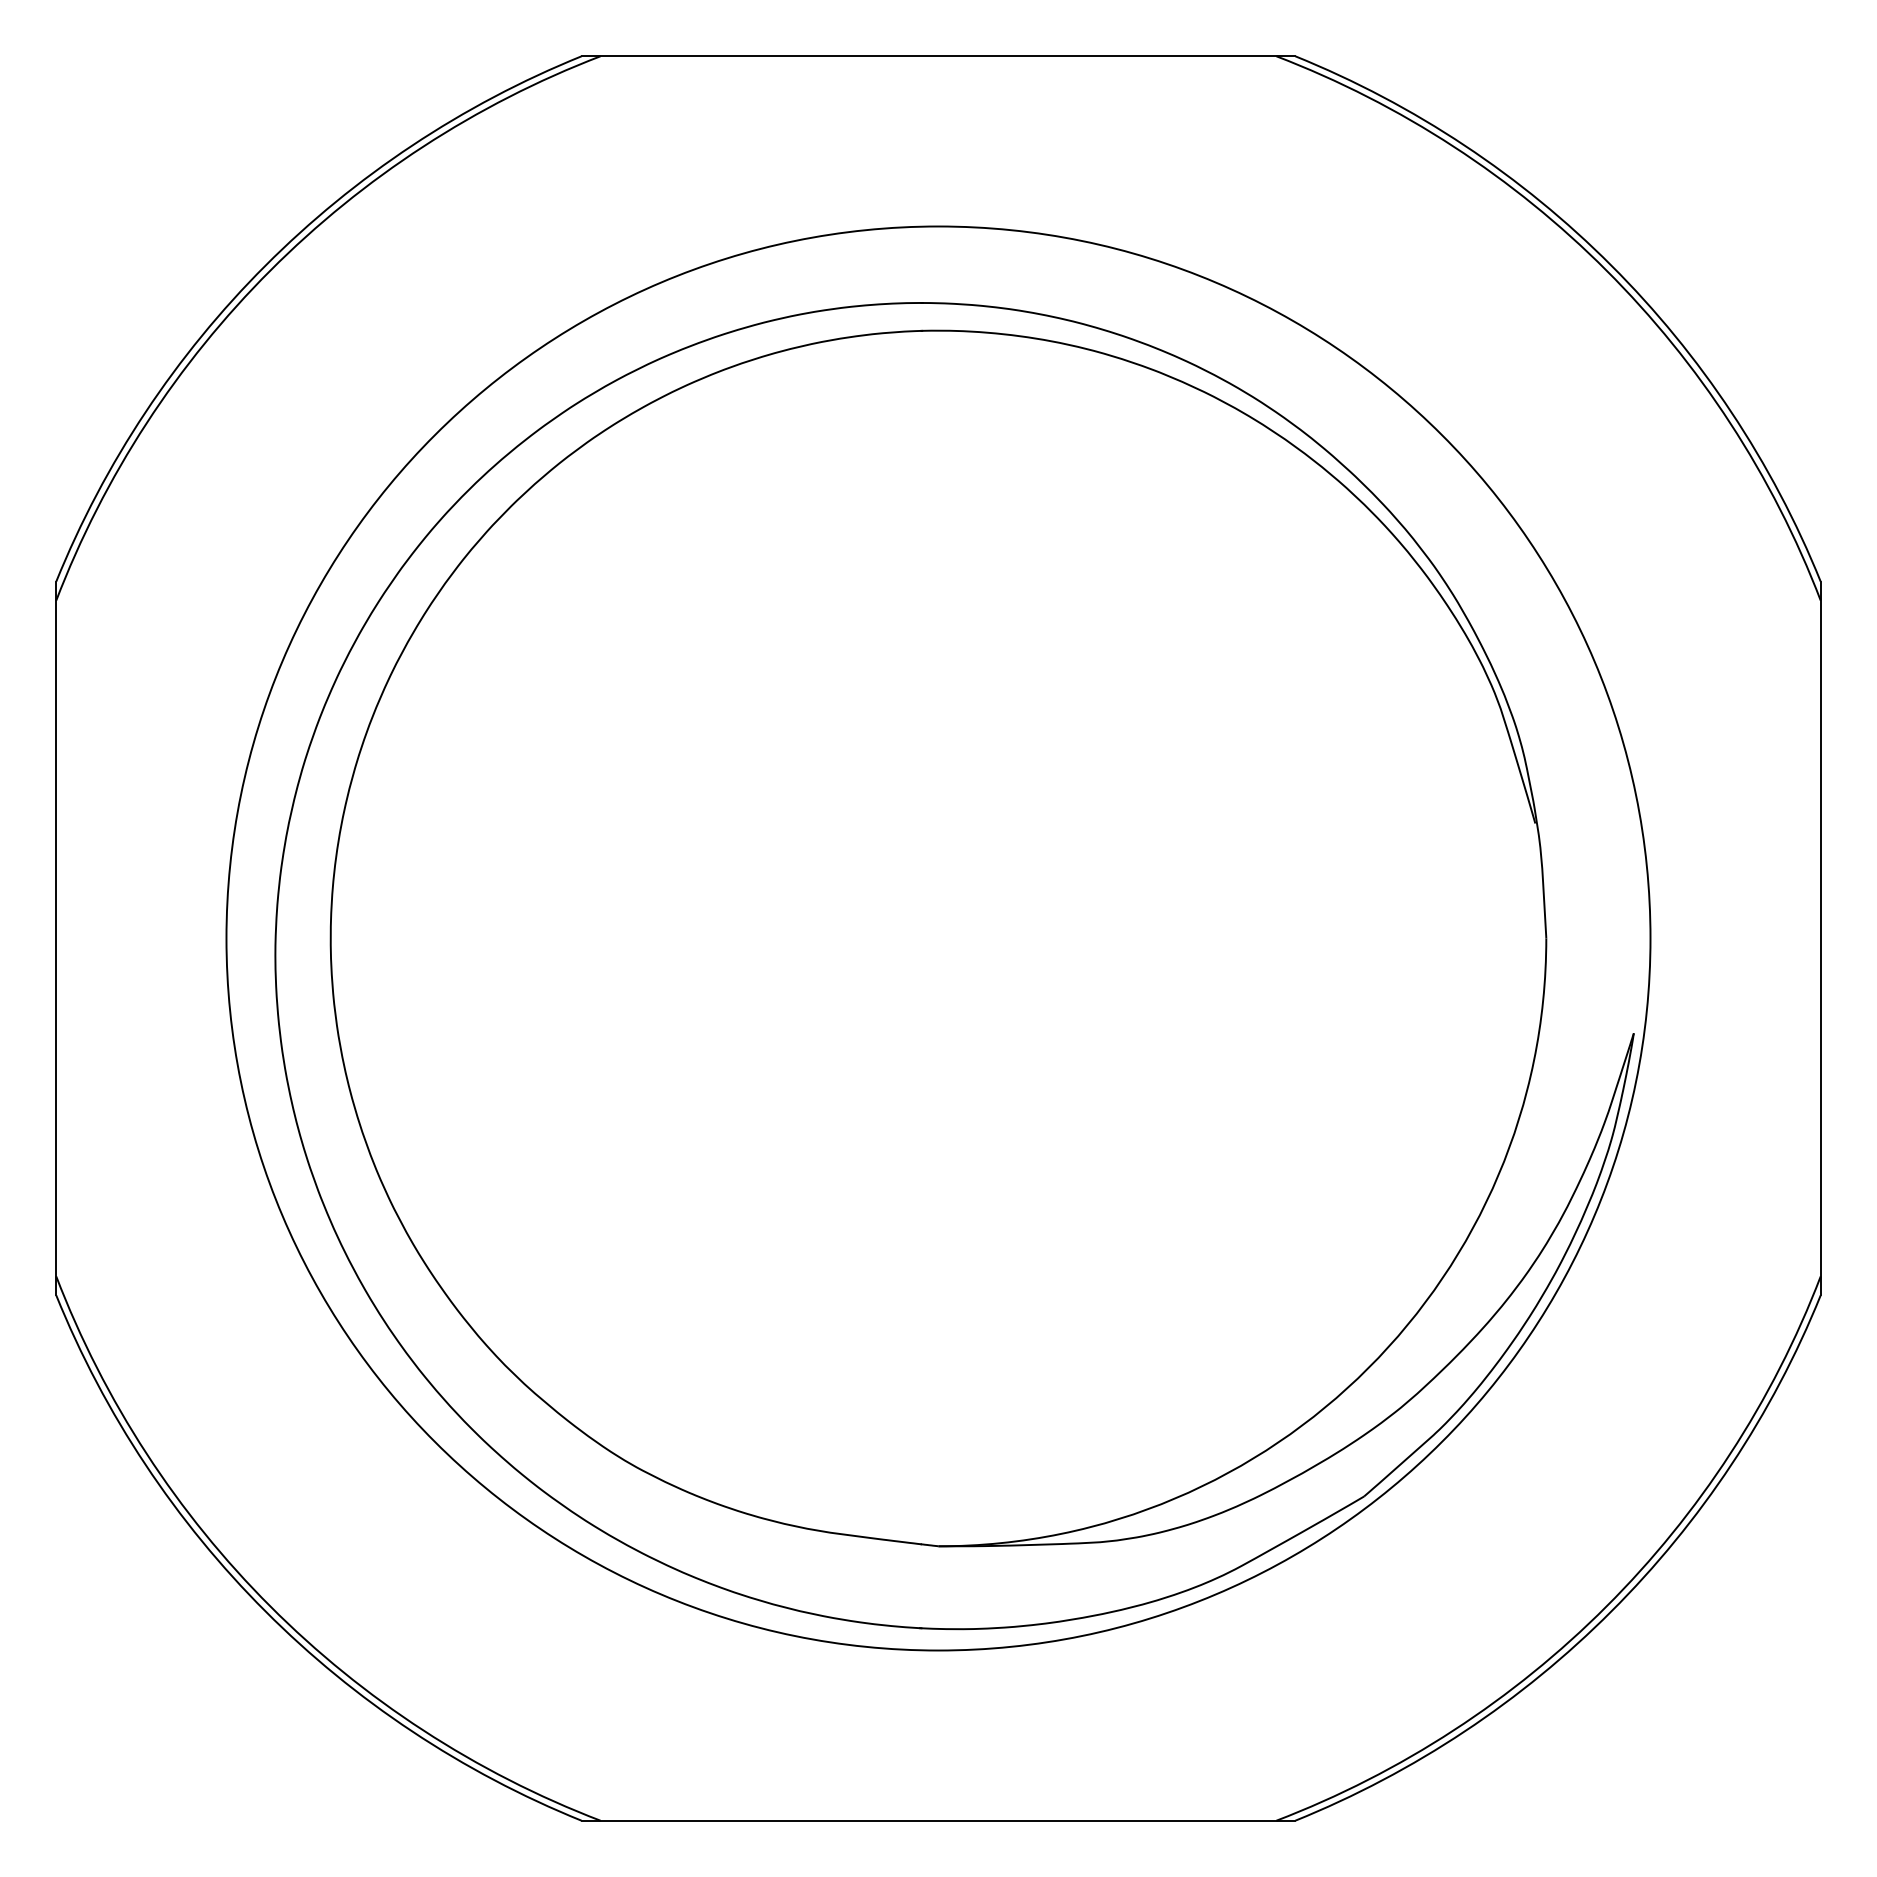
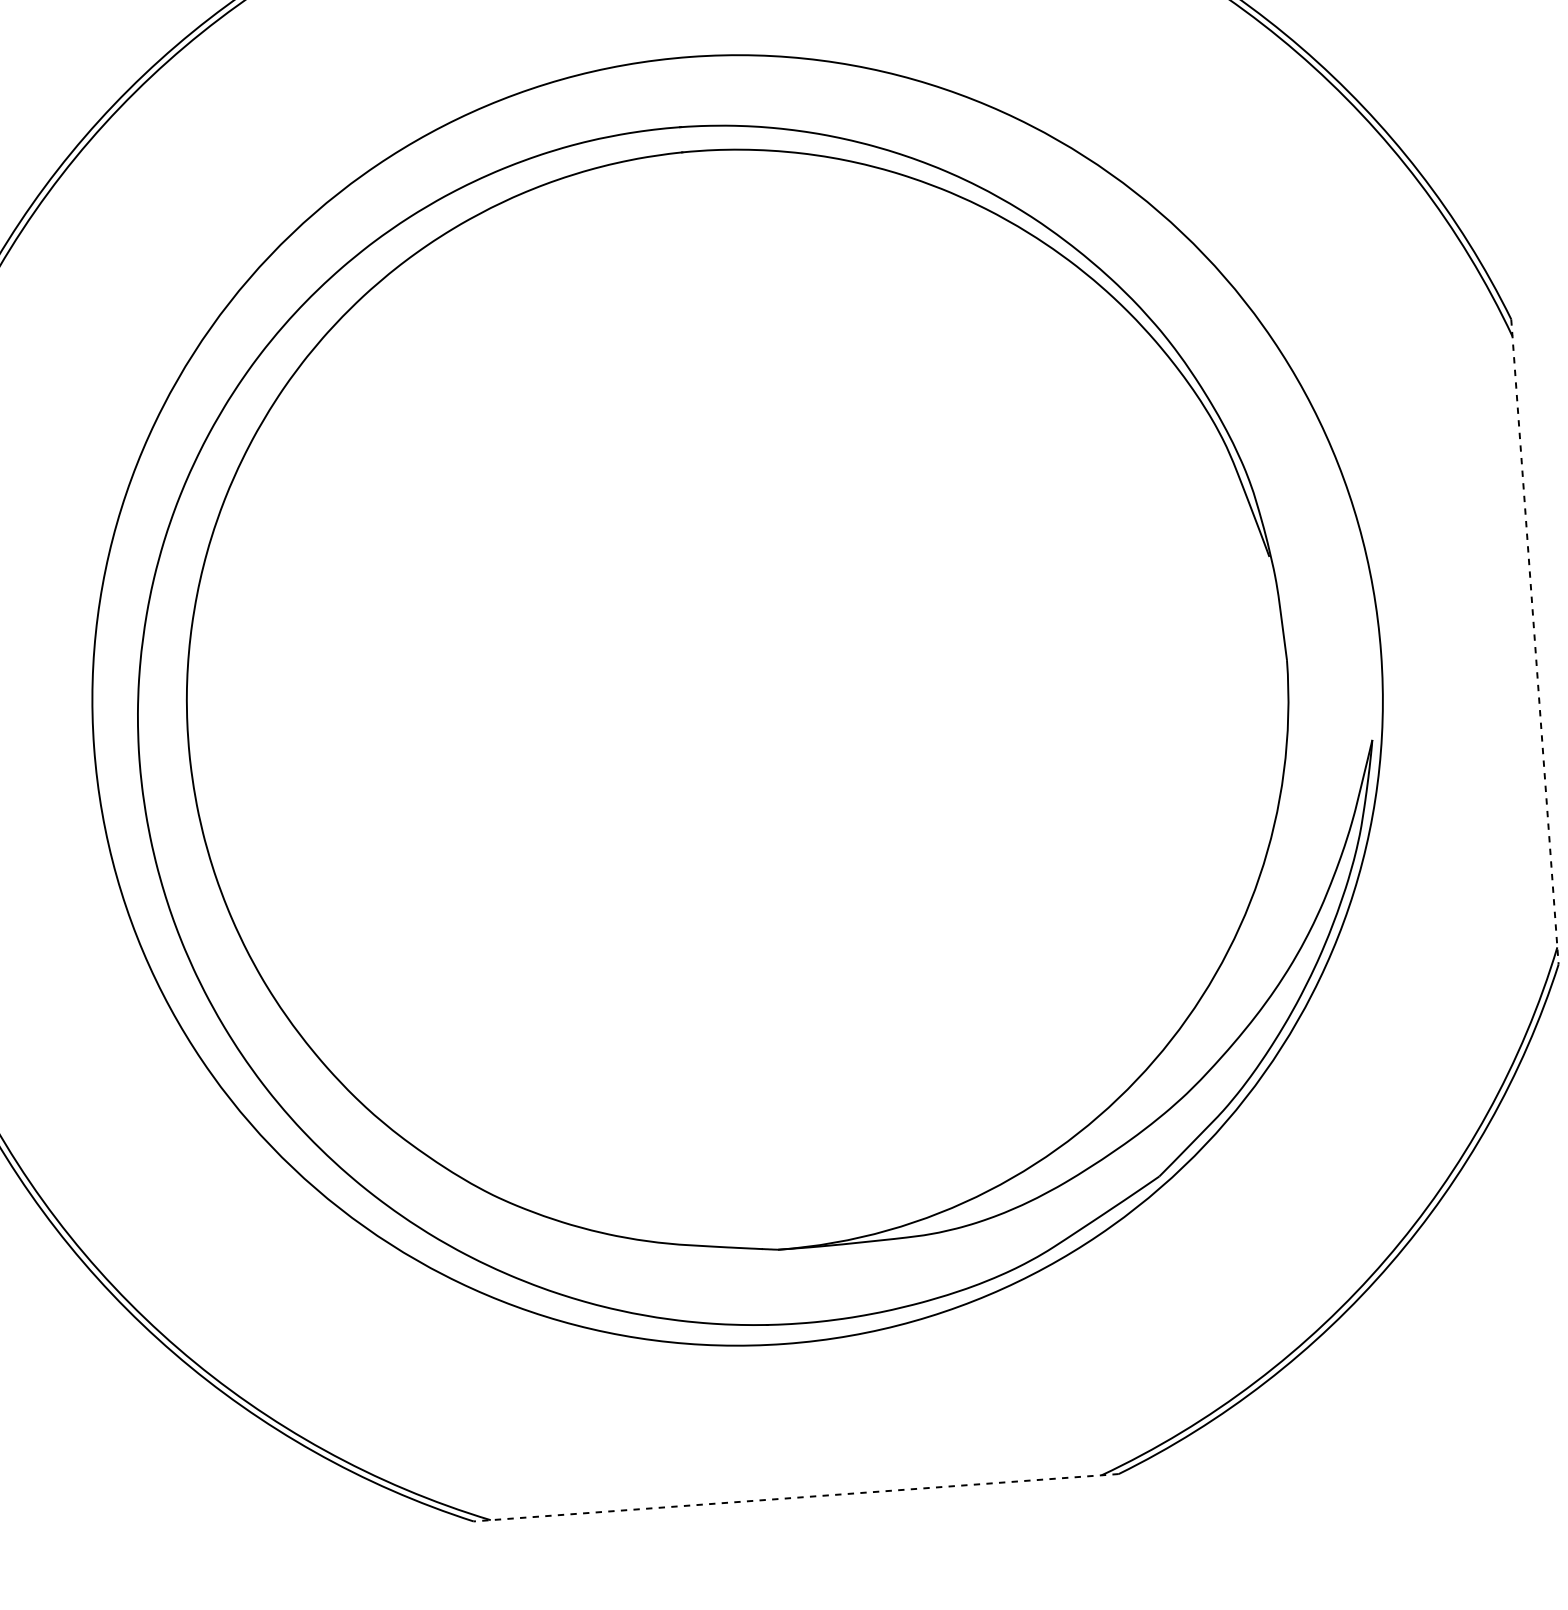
line: (1820, 938) -> (1534, 641), solid -> dashed
line: (938, 1820) -> (796, 1497), solid -> dashed

